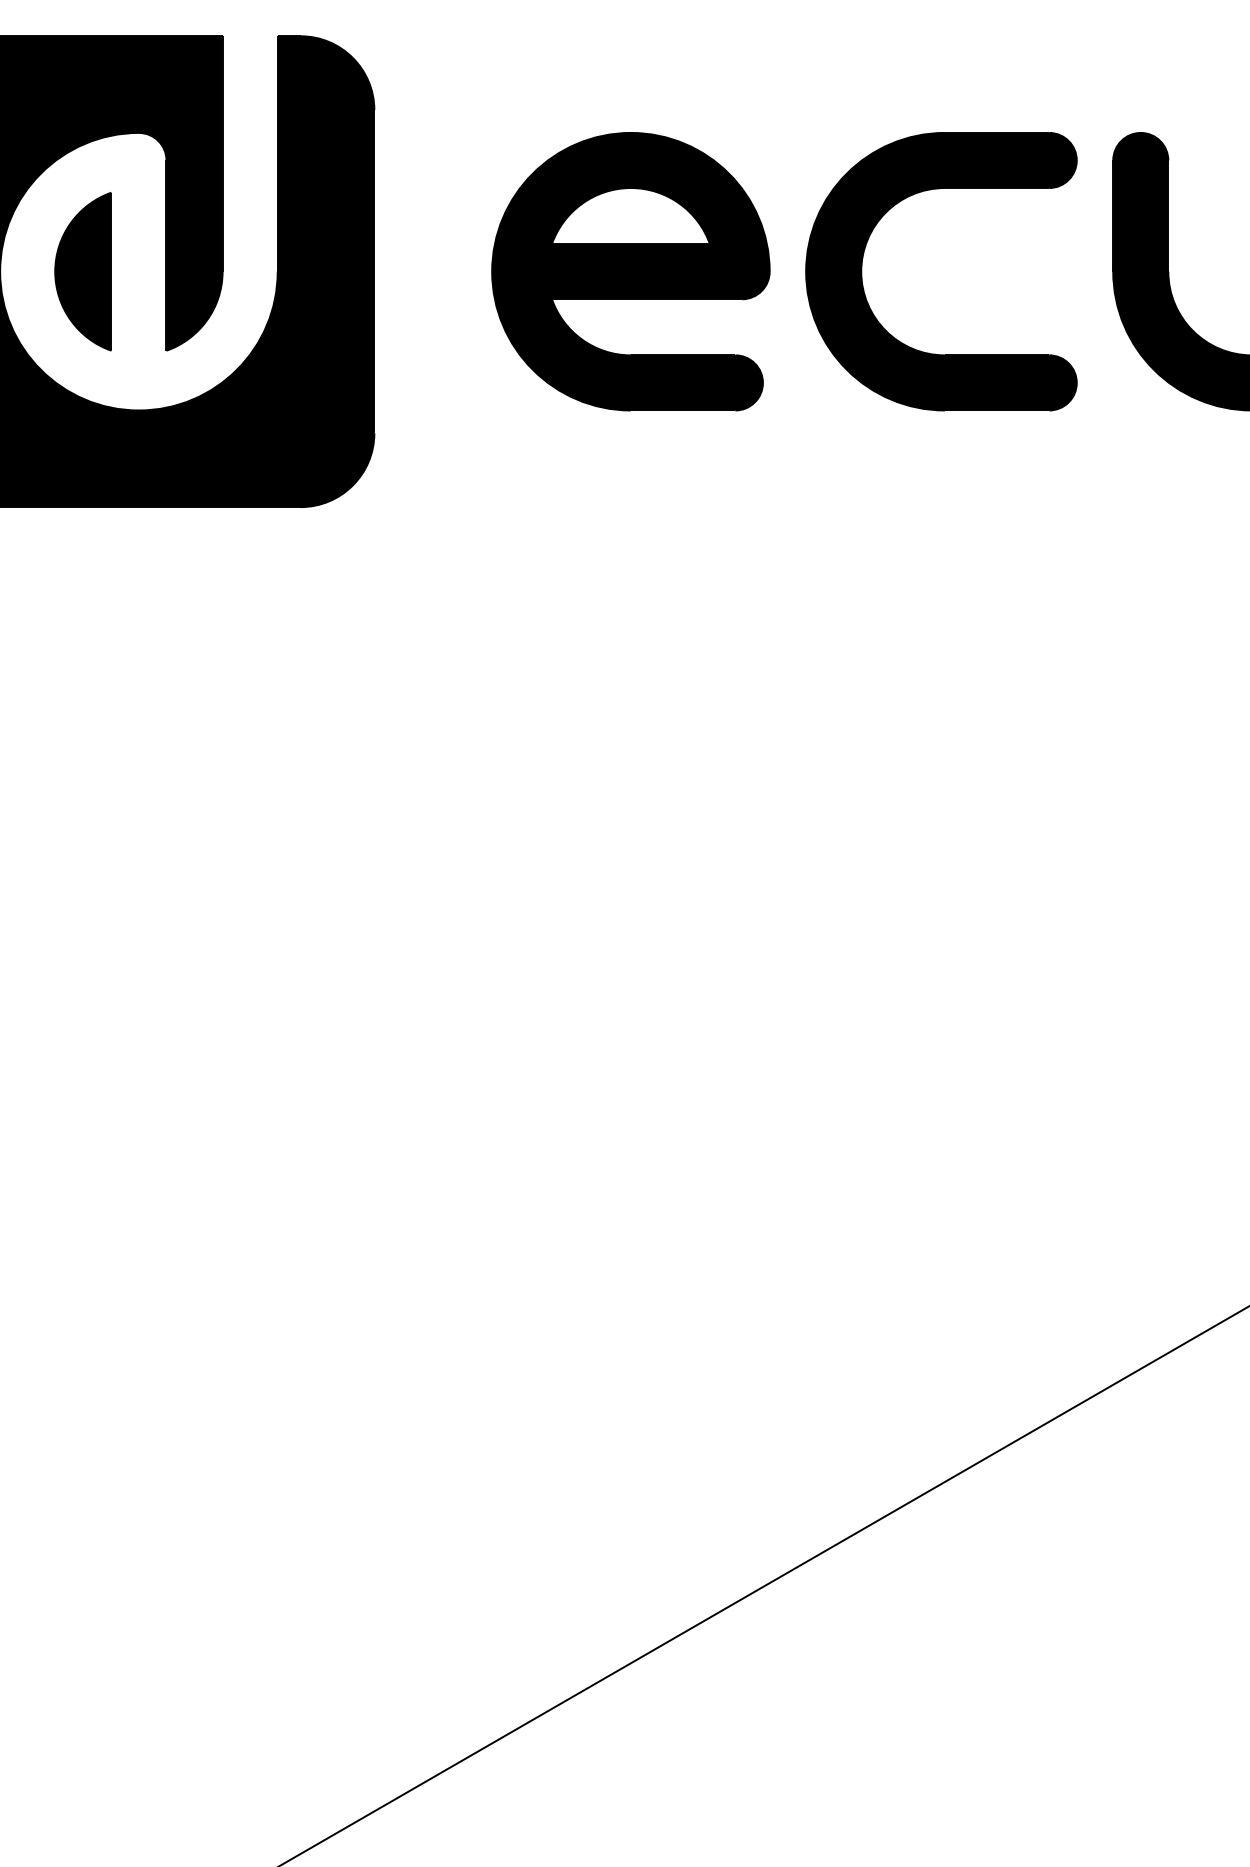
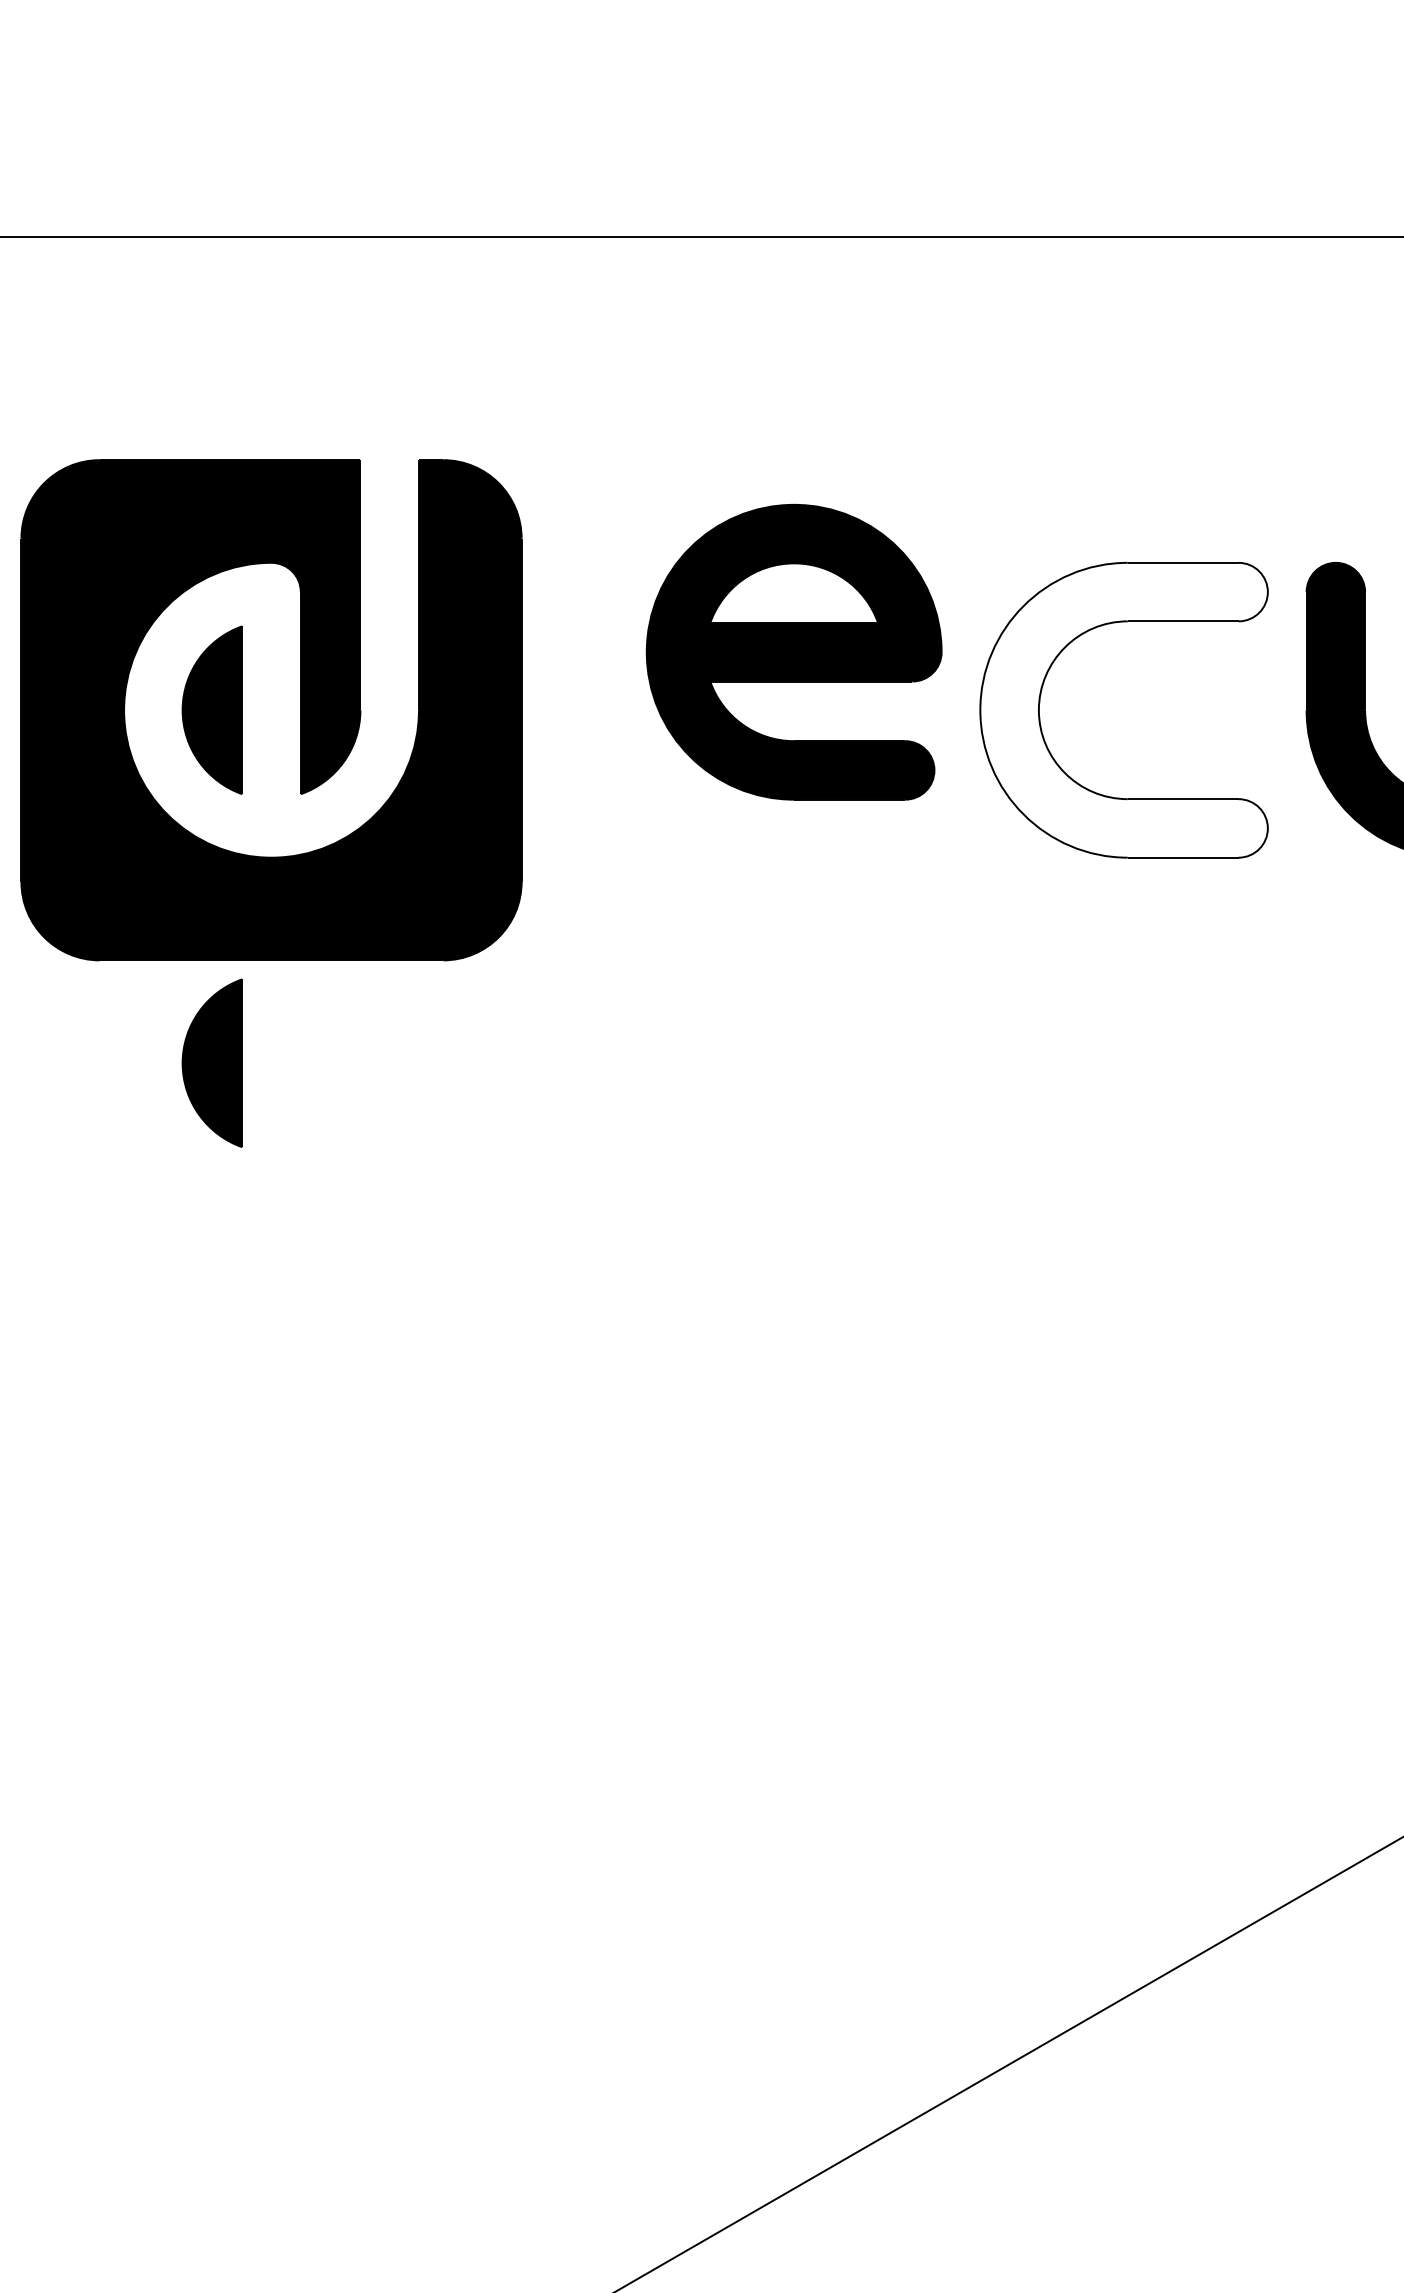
fill: (940, 270) -> (1123, 709), removed
part: (630, 271) -> (793, 652), moved
part: (82, 603) -> (211, 1062), added

